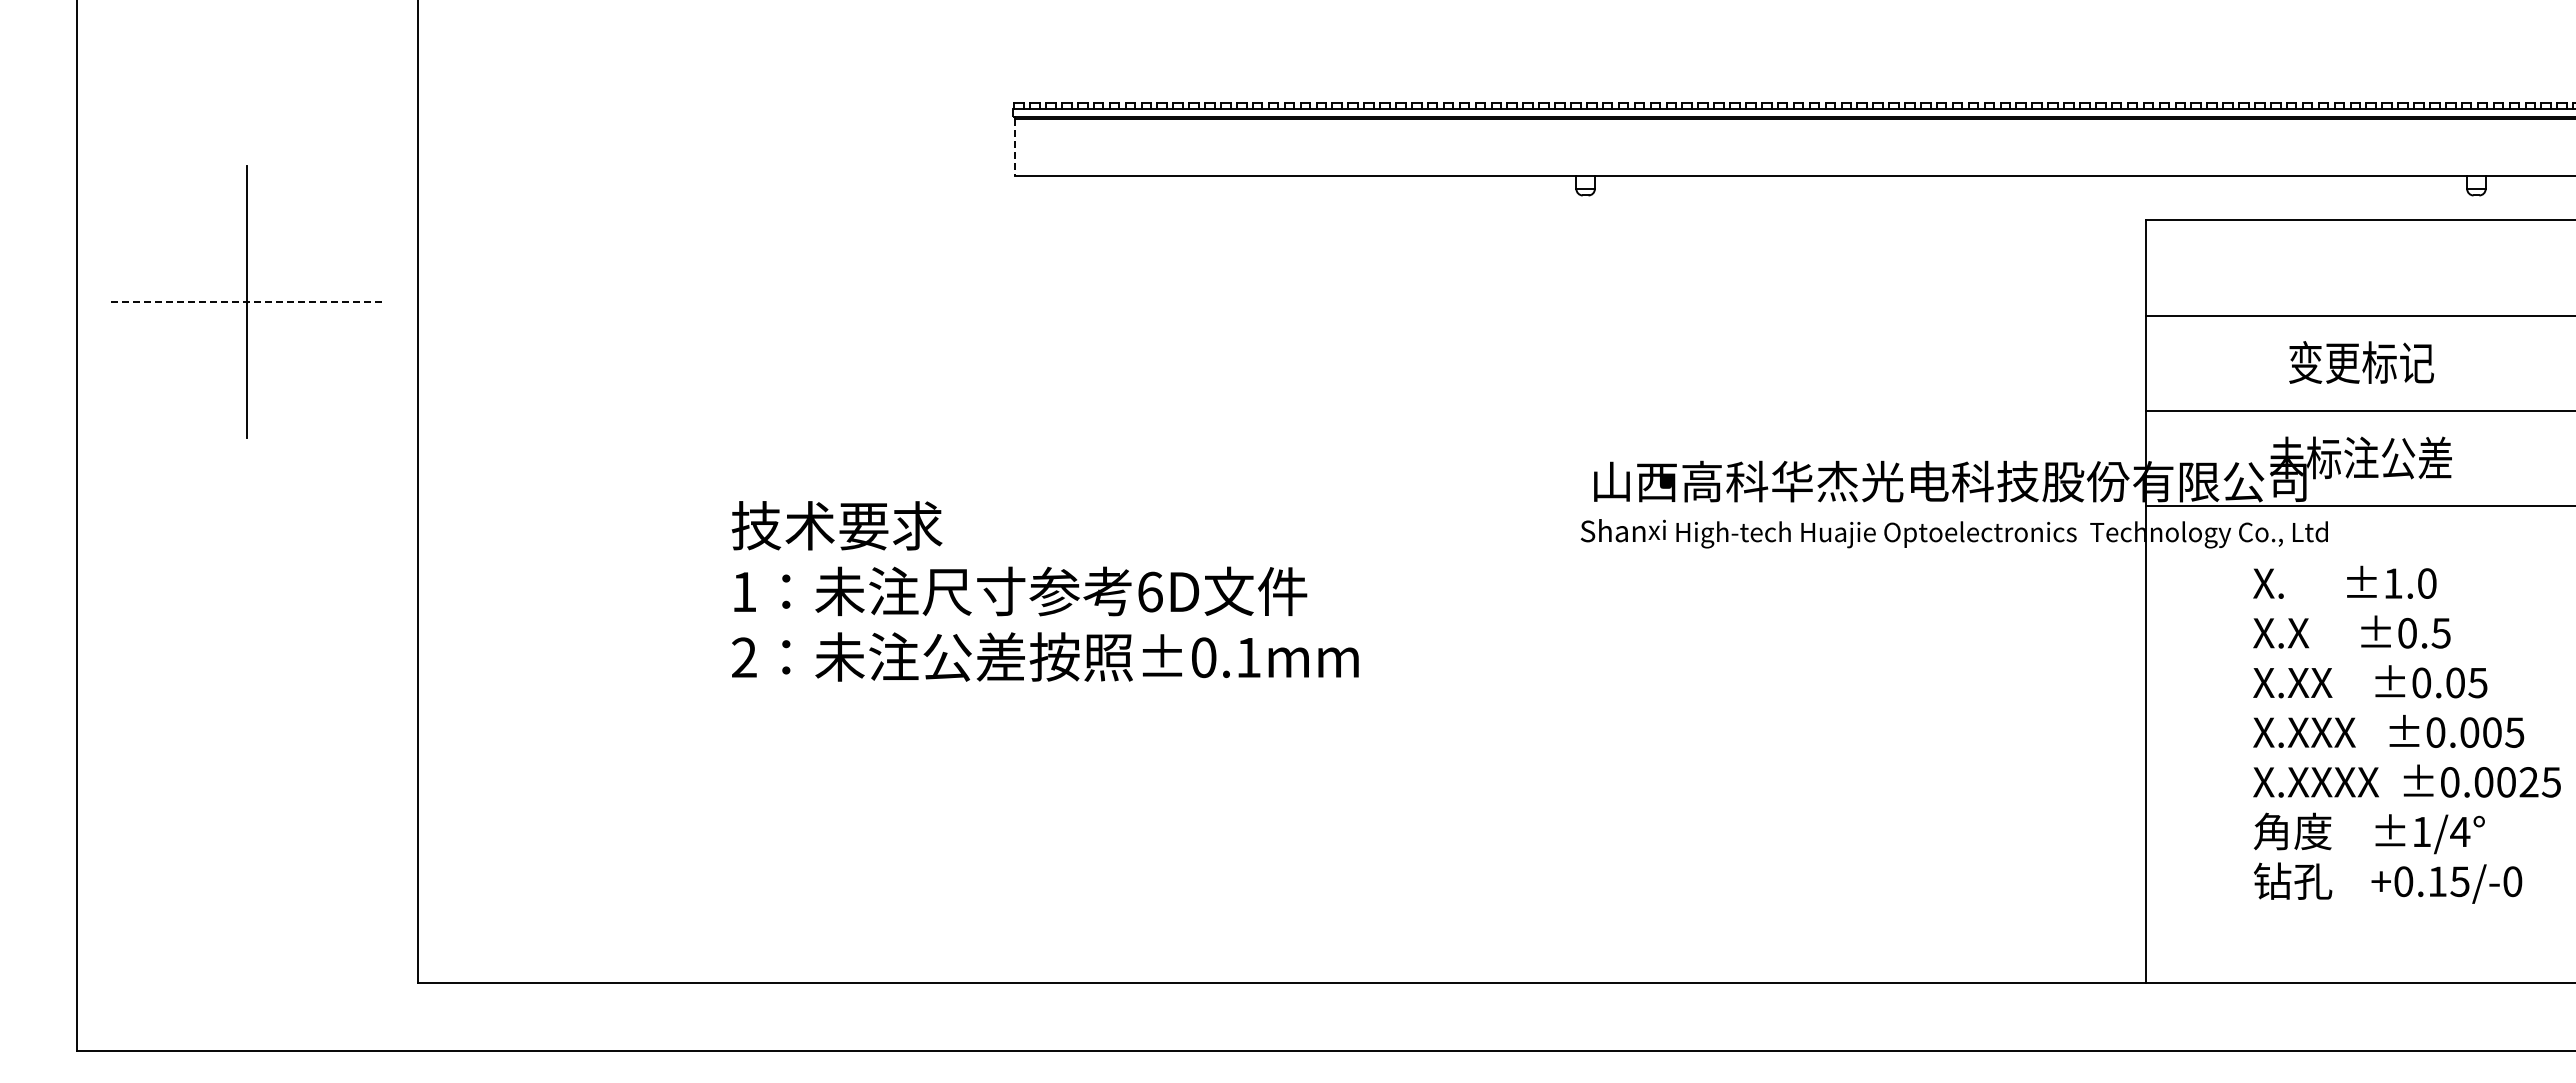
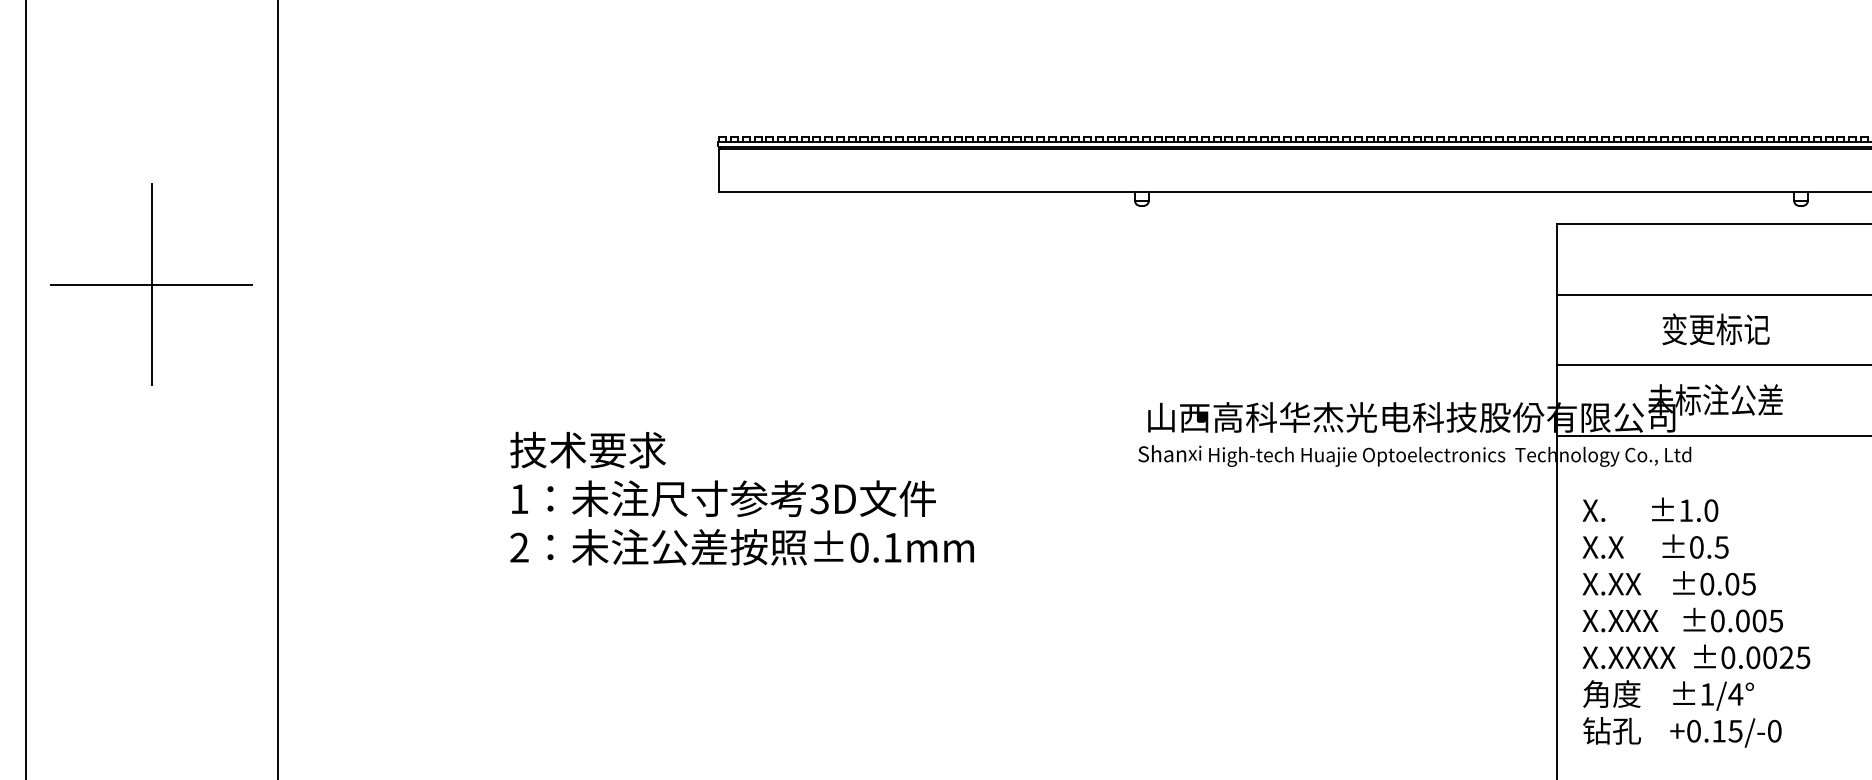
line: (1014, 147) -> (719, 170), dashed -> solid
line: (247, 301) -> (151, 284), dashed -> solid
text: (1149, 591) -> (819, 498), 6D -> 3D
text: (2406, 734) -> (1696, 622), moved

